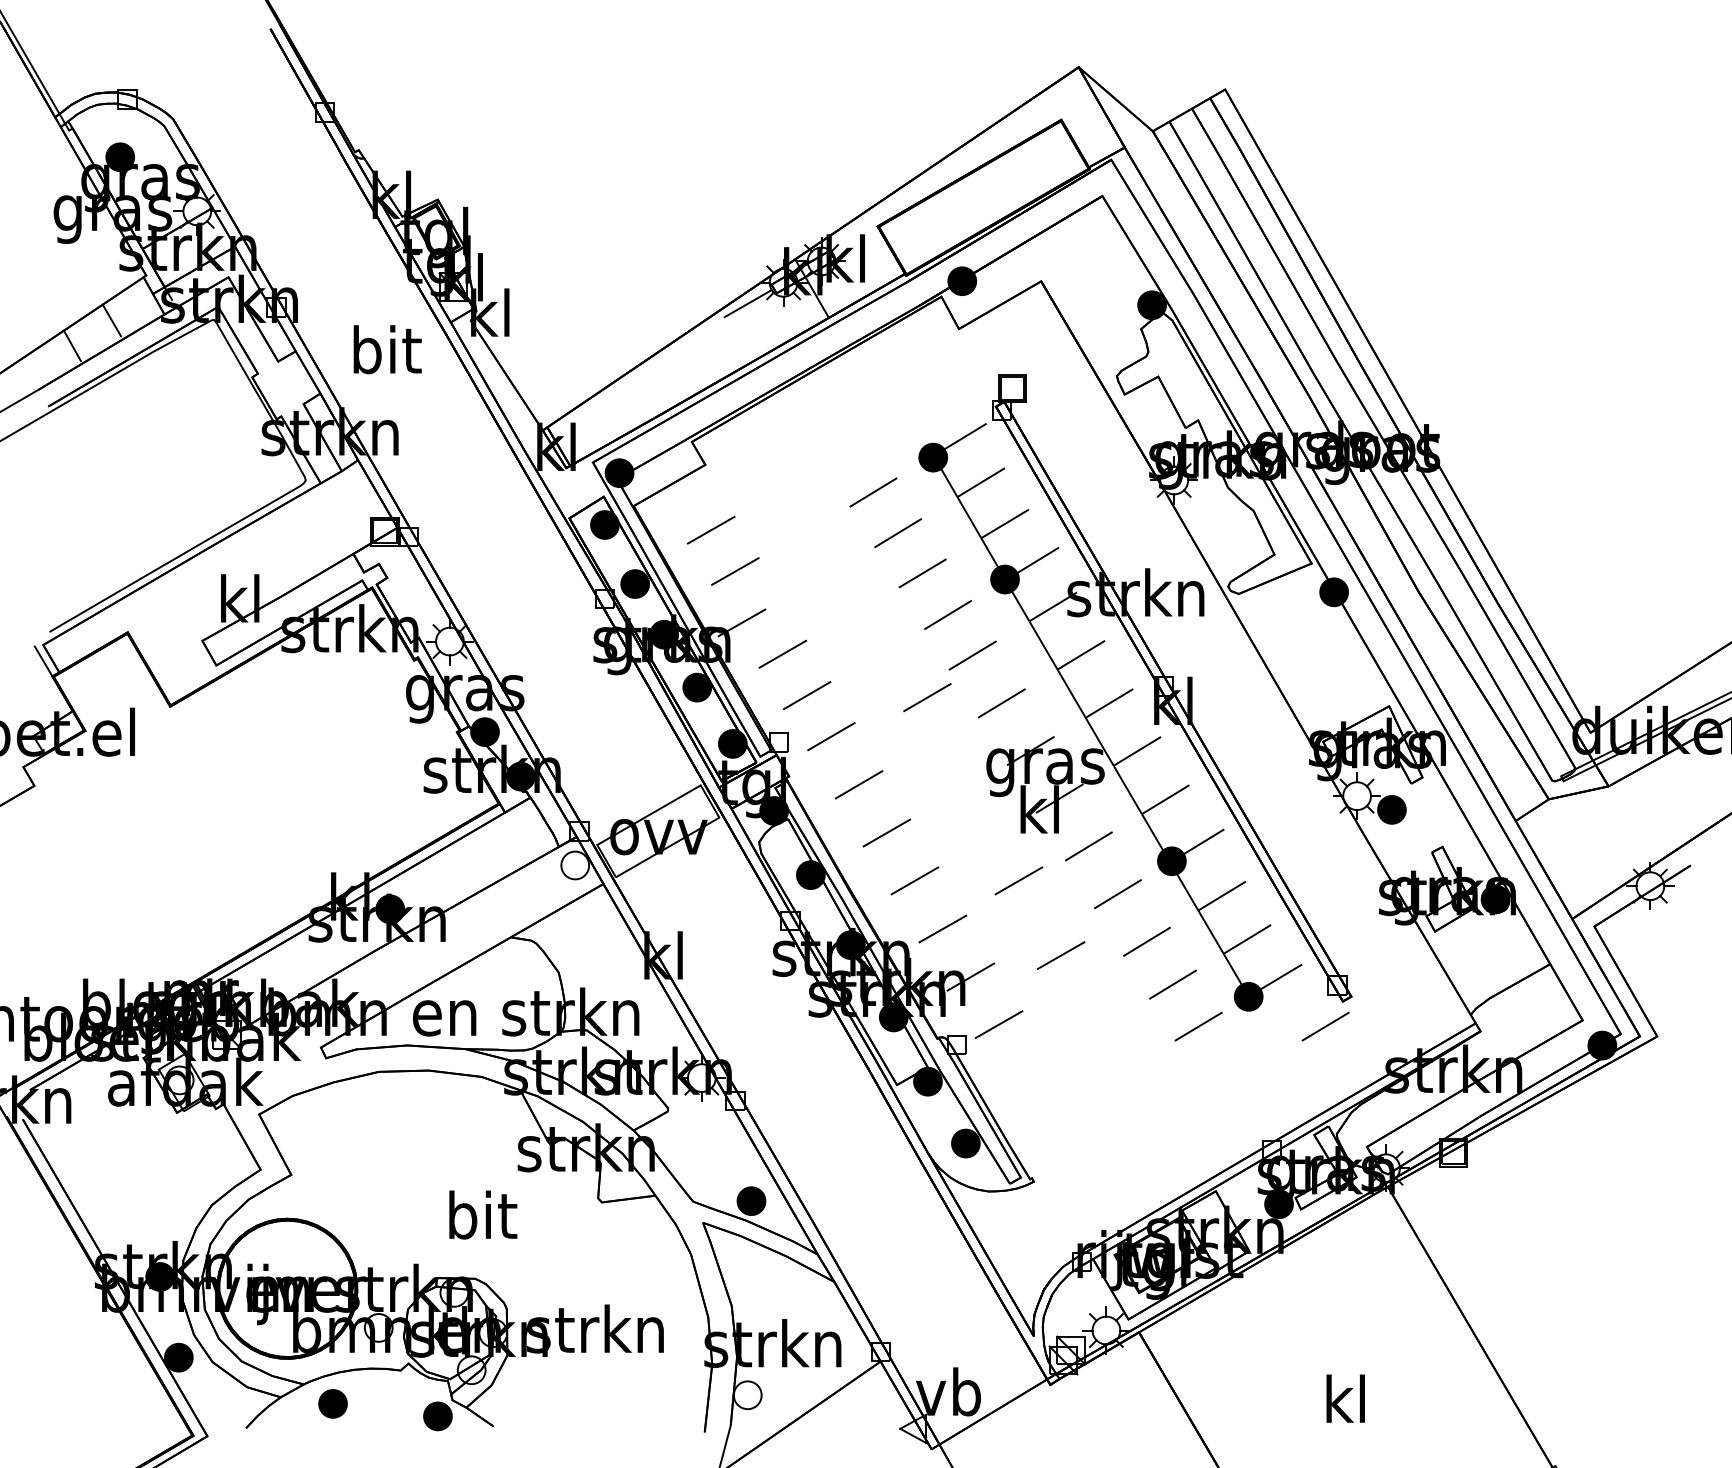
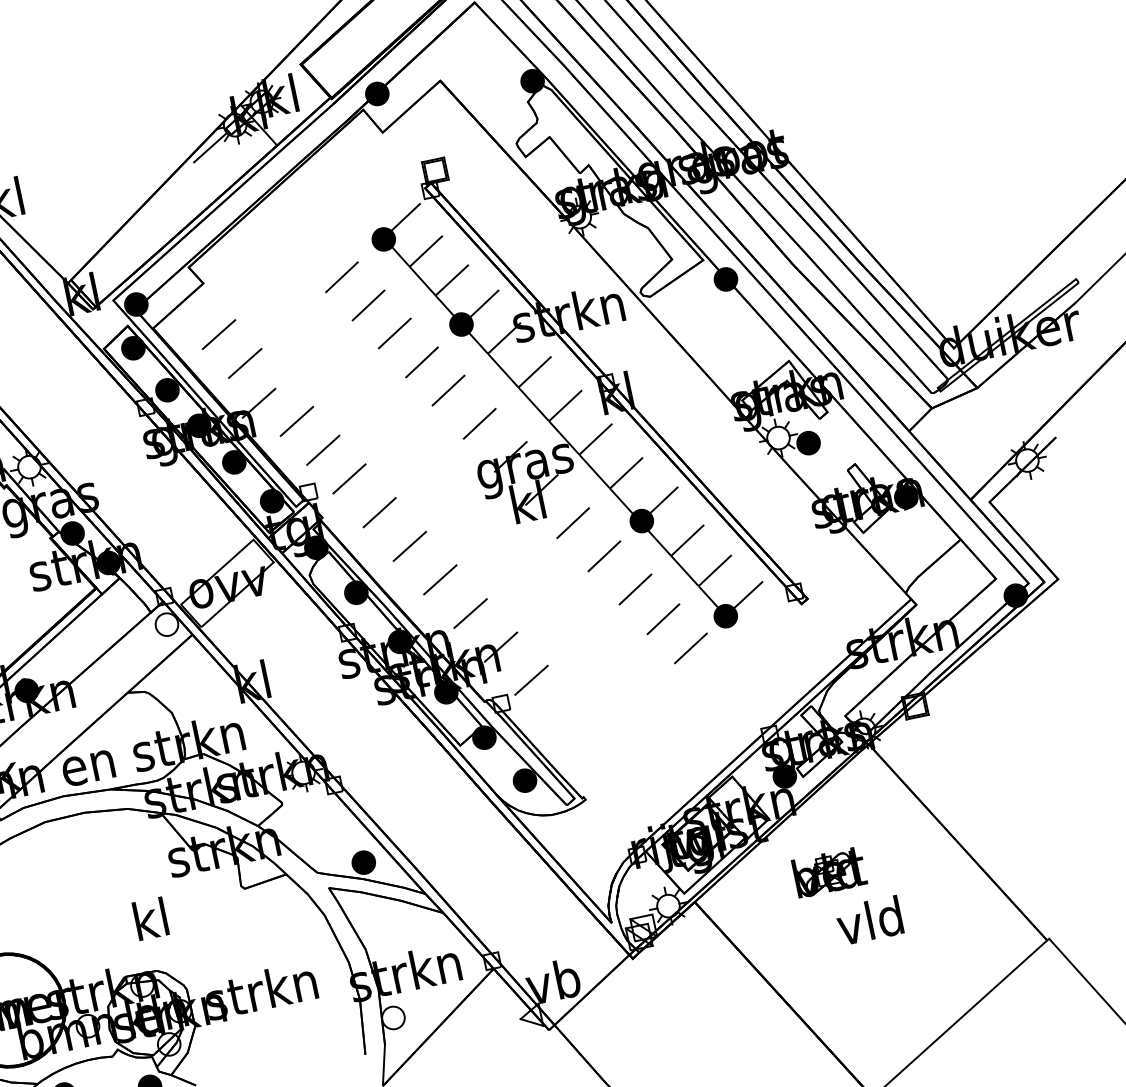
line: (927, 697) -> (419, 431), removed
line: (1018, 880) -> (522, 562), removed
line: (1060, 955) -> (568, 614), removed
line: (1325, 1026) -> (792, 626), removed
text: (483, 1214) -> (152, 918), bit -> kl
part: (1308, 1330) -> (829, 872), added
text: (1343, 1398) -> (868, 920), kl -> vld

